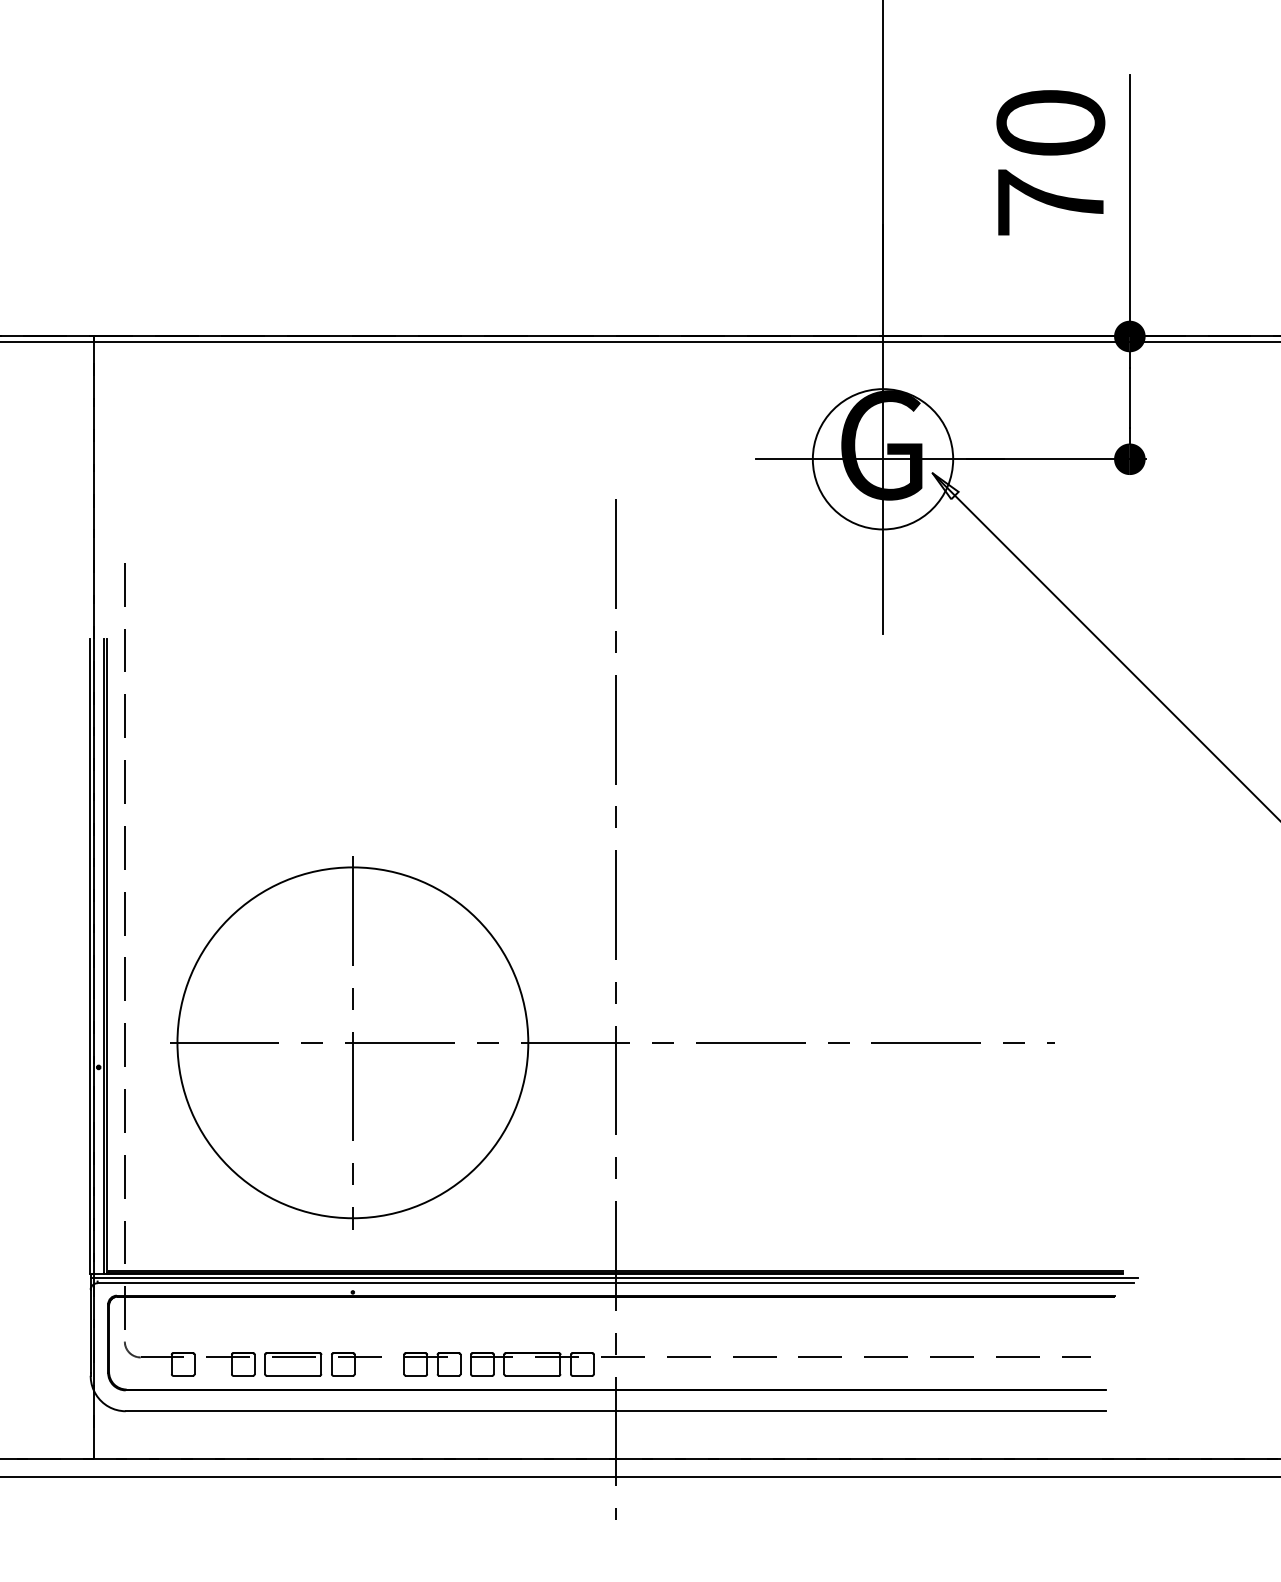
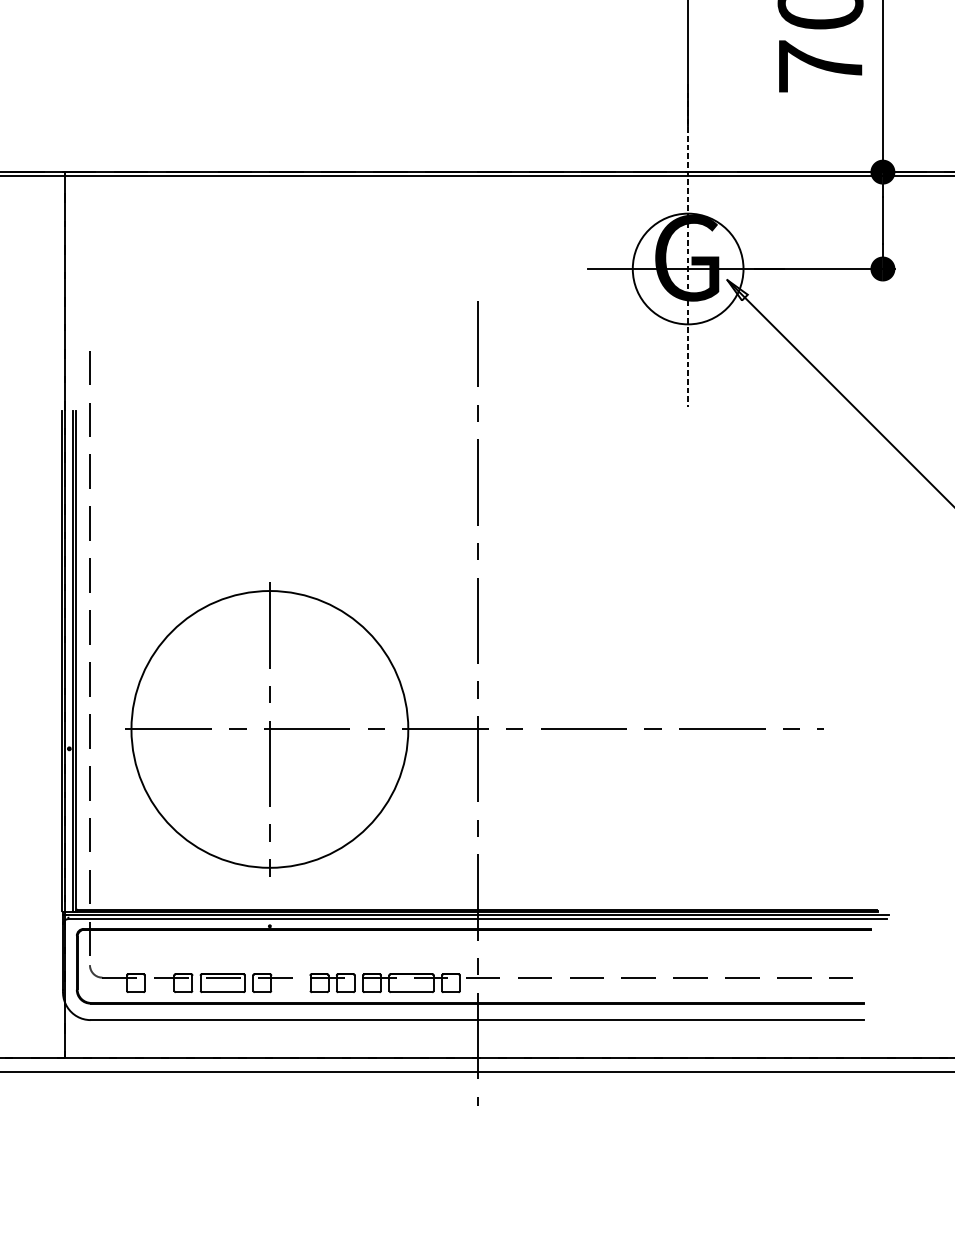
line: (883, 429) -> (688, 245), solid -> dashed

